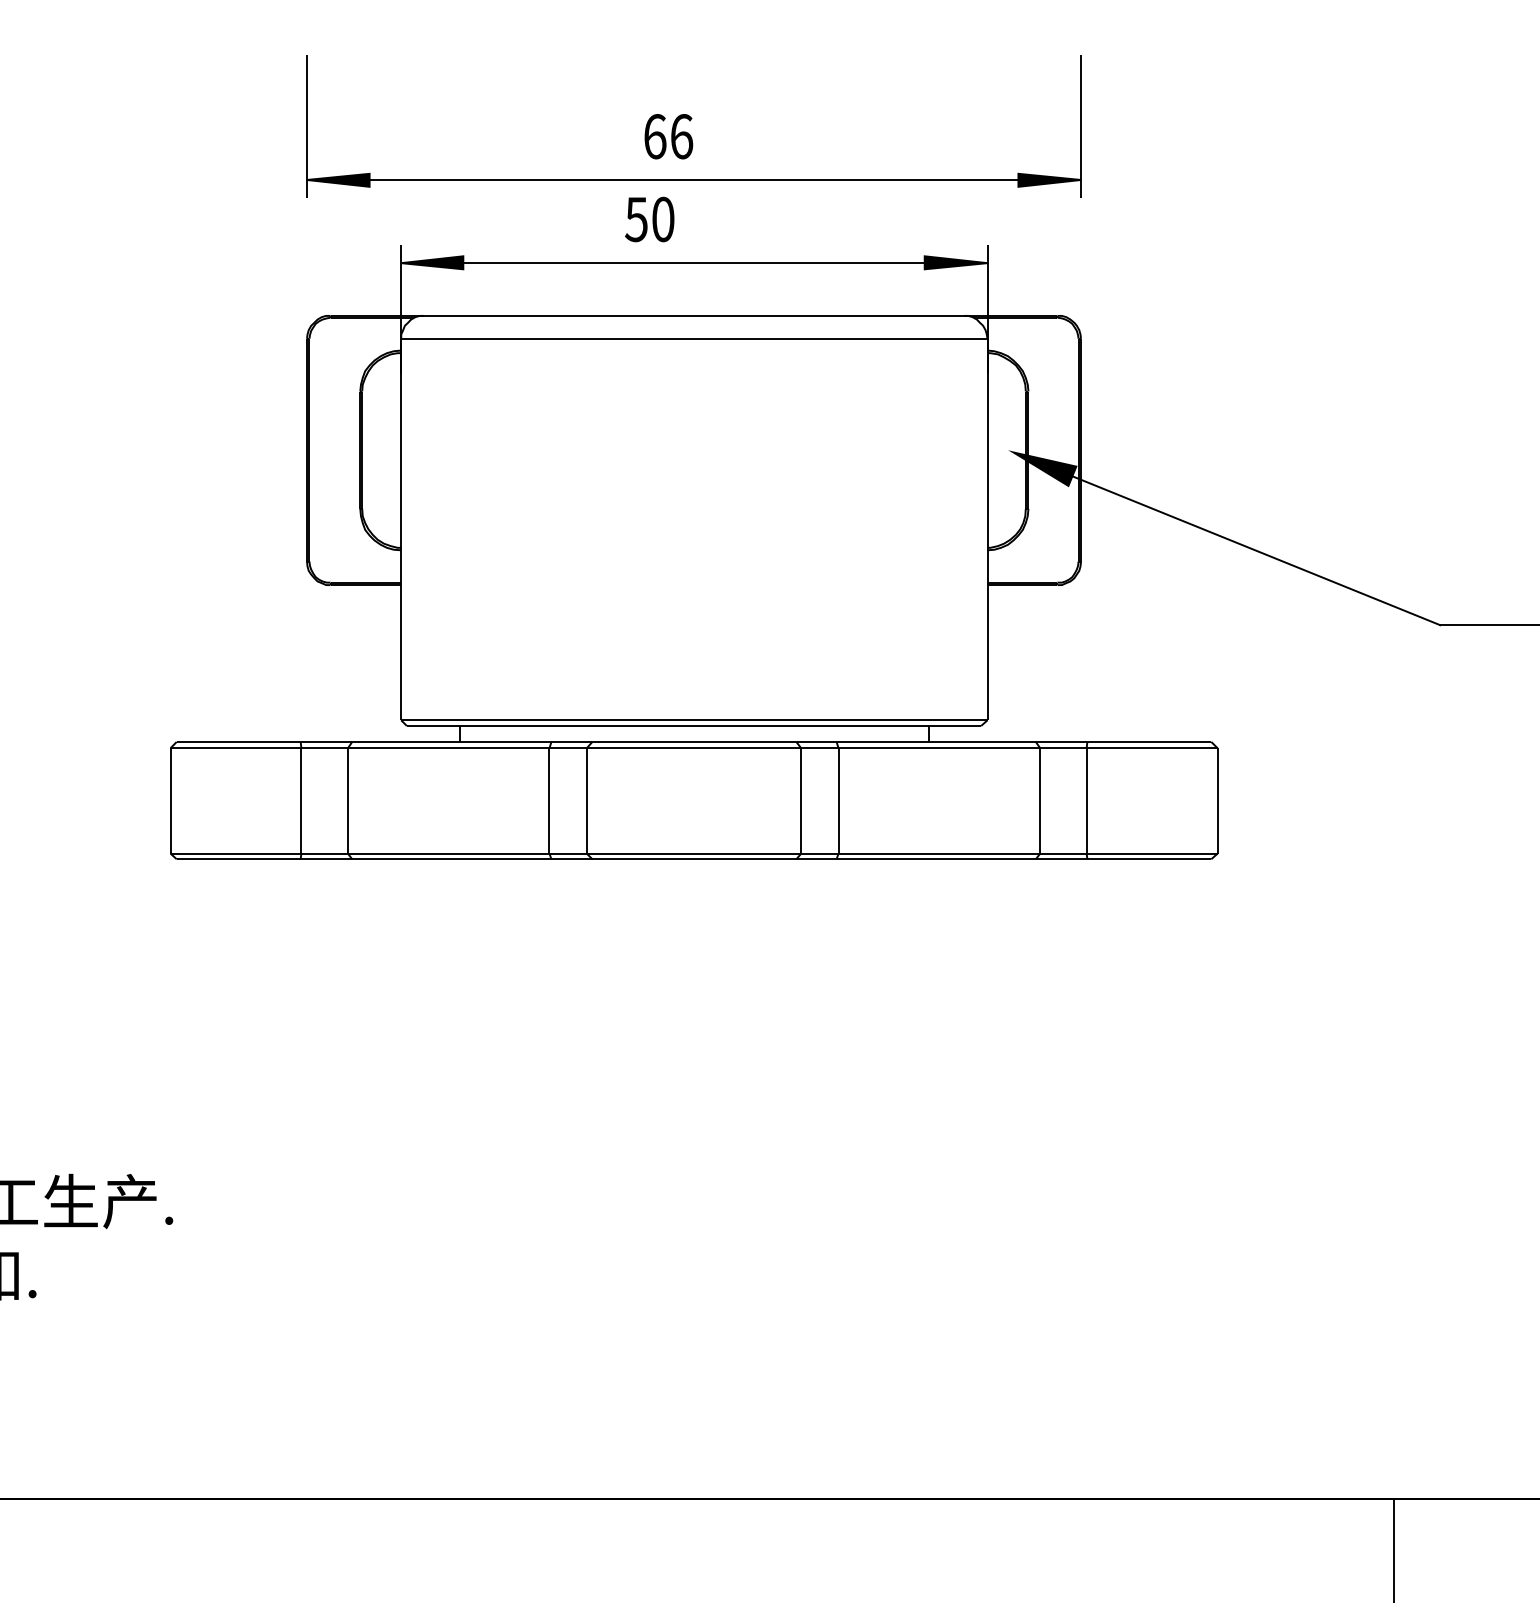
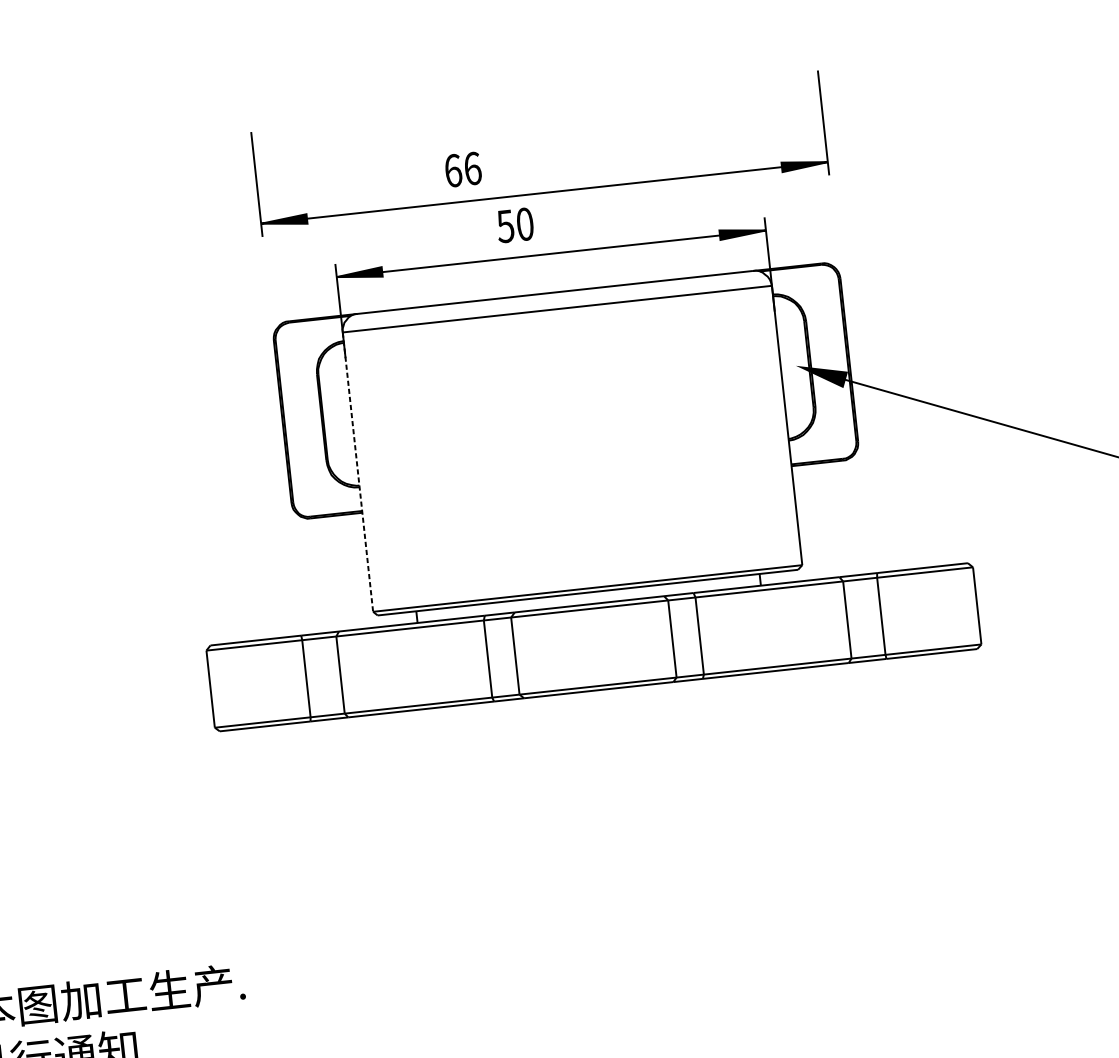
text: (668, 136) -> (463, 169), moved
line: (401, 529) -> (358, 472), solid -> dashed

